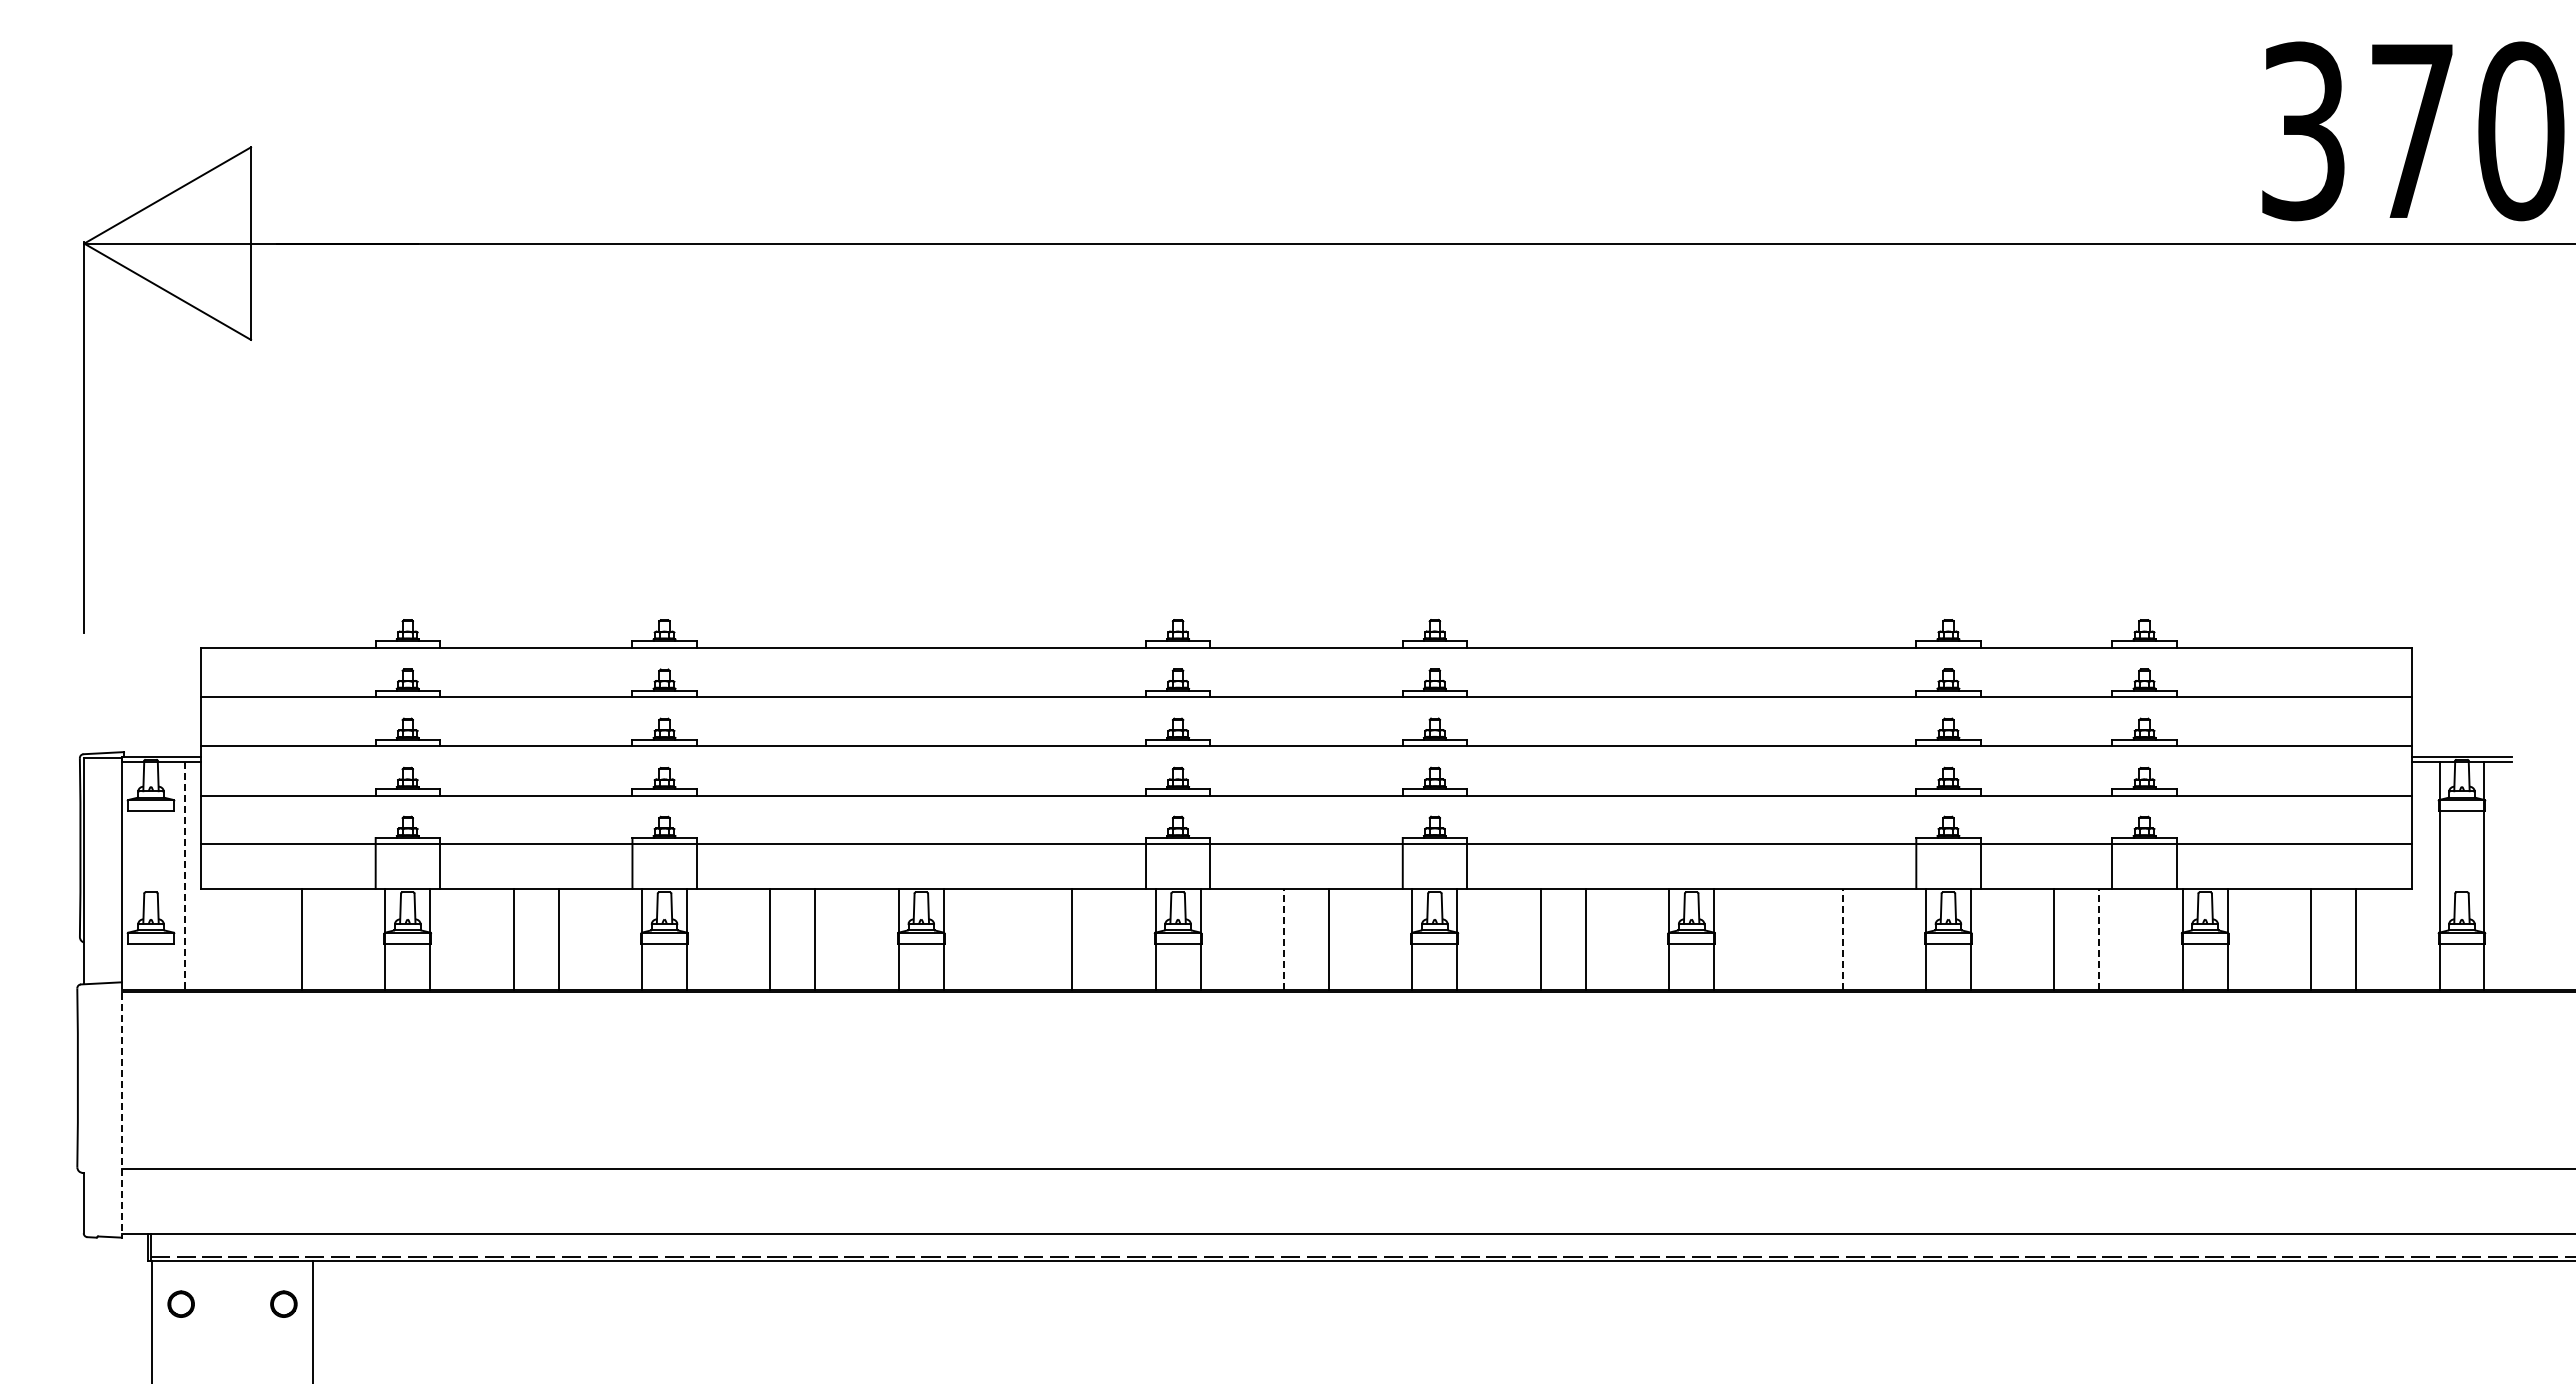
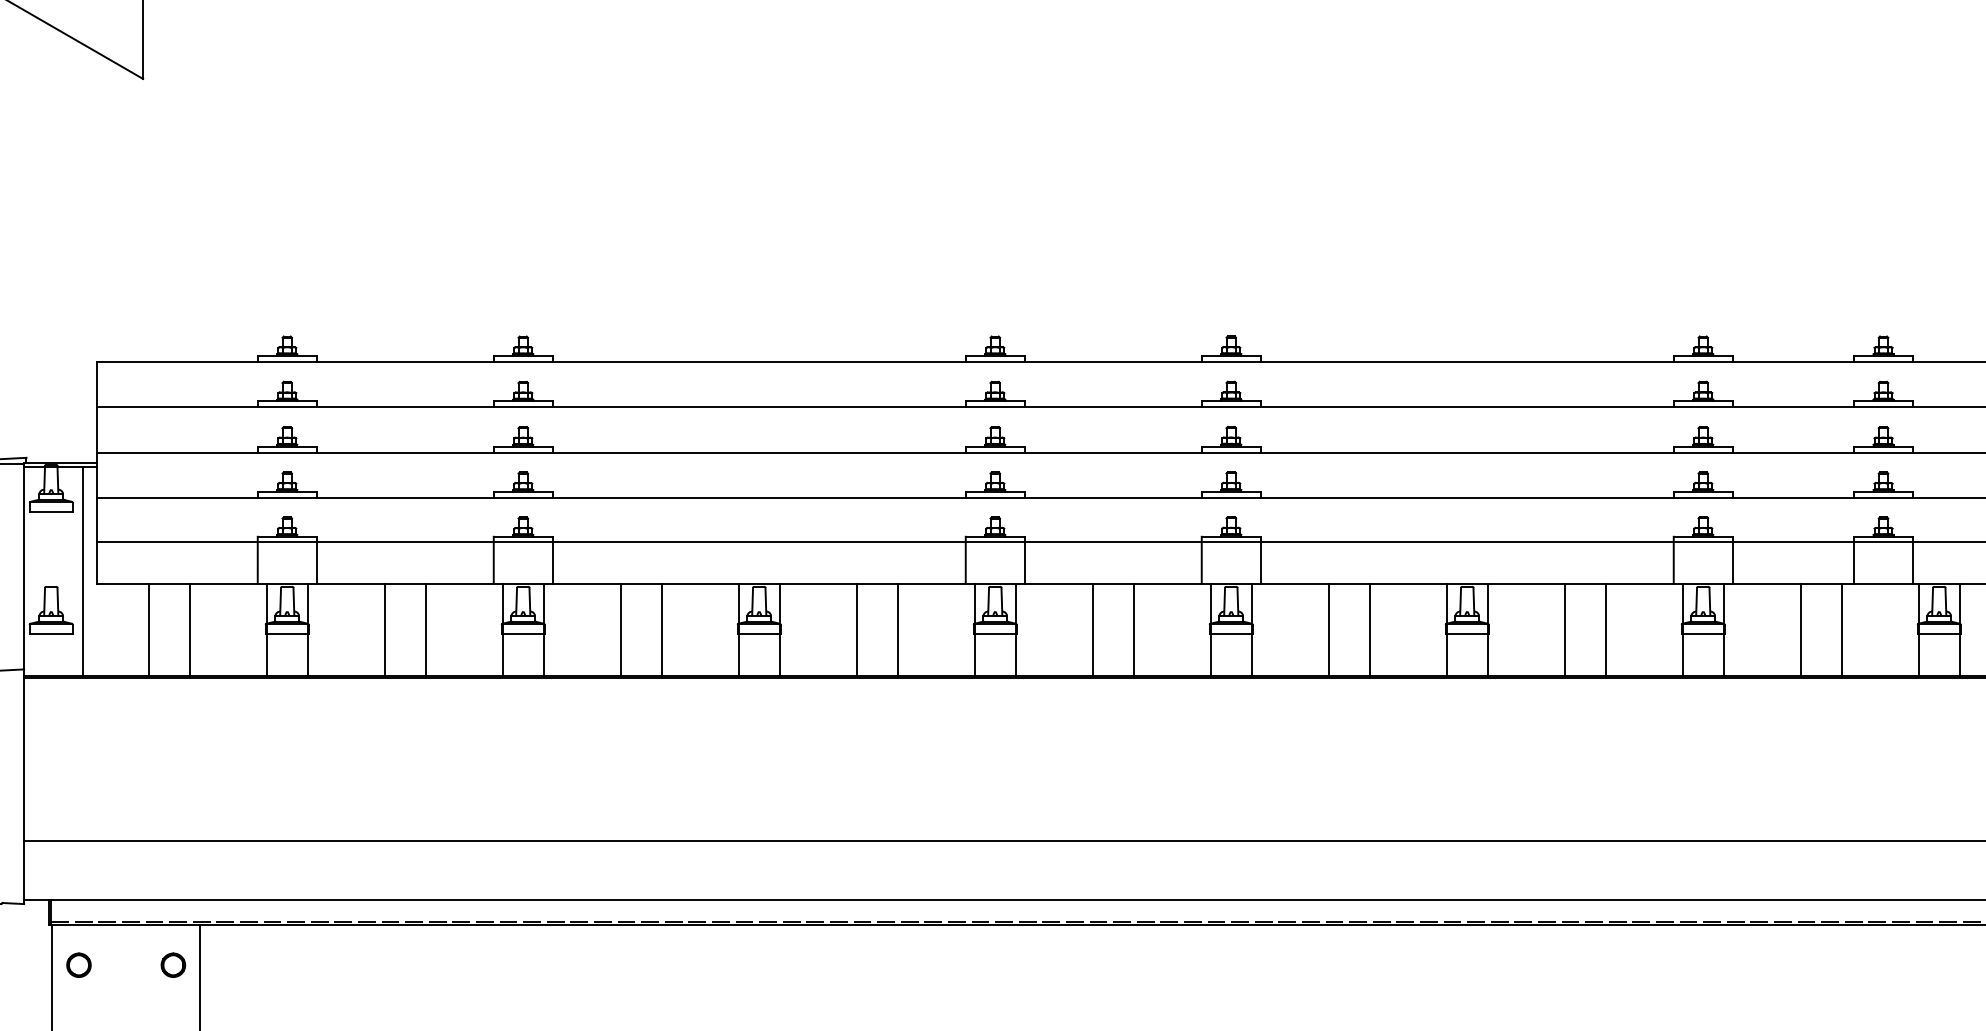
line: (185, 875) -> (82, 571), dashed -> solid
line: (1284, 938) -> (1093, 629), dashed -> solid
line: (1842, 938) -> (1605, 629), dashed -> solid
line: (2099, 938) -> (1842, 629), dashed -> solid
line: (256, 939) -> (148, 630), added
line: (1027, 939) -> (856, 630), added
line: (1797, 939) -> (1564, 630), added
line: (121, 1109) -> (24, 786), dashed -> solid

